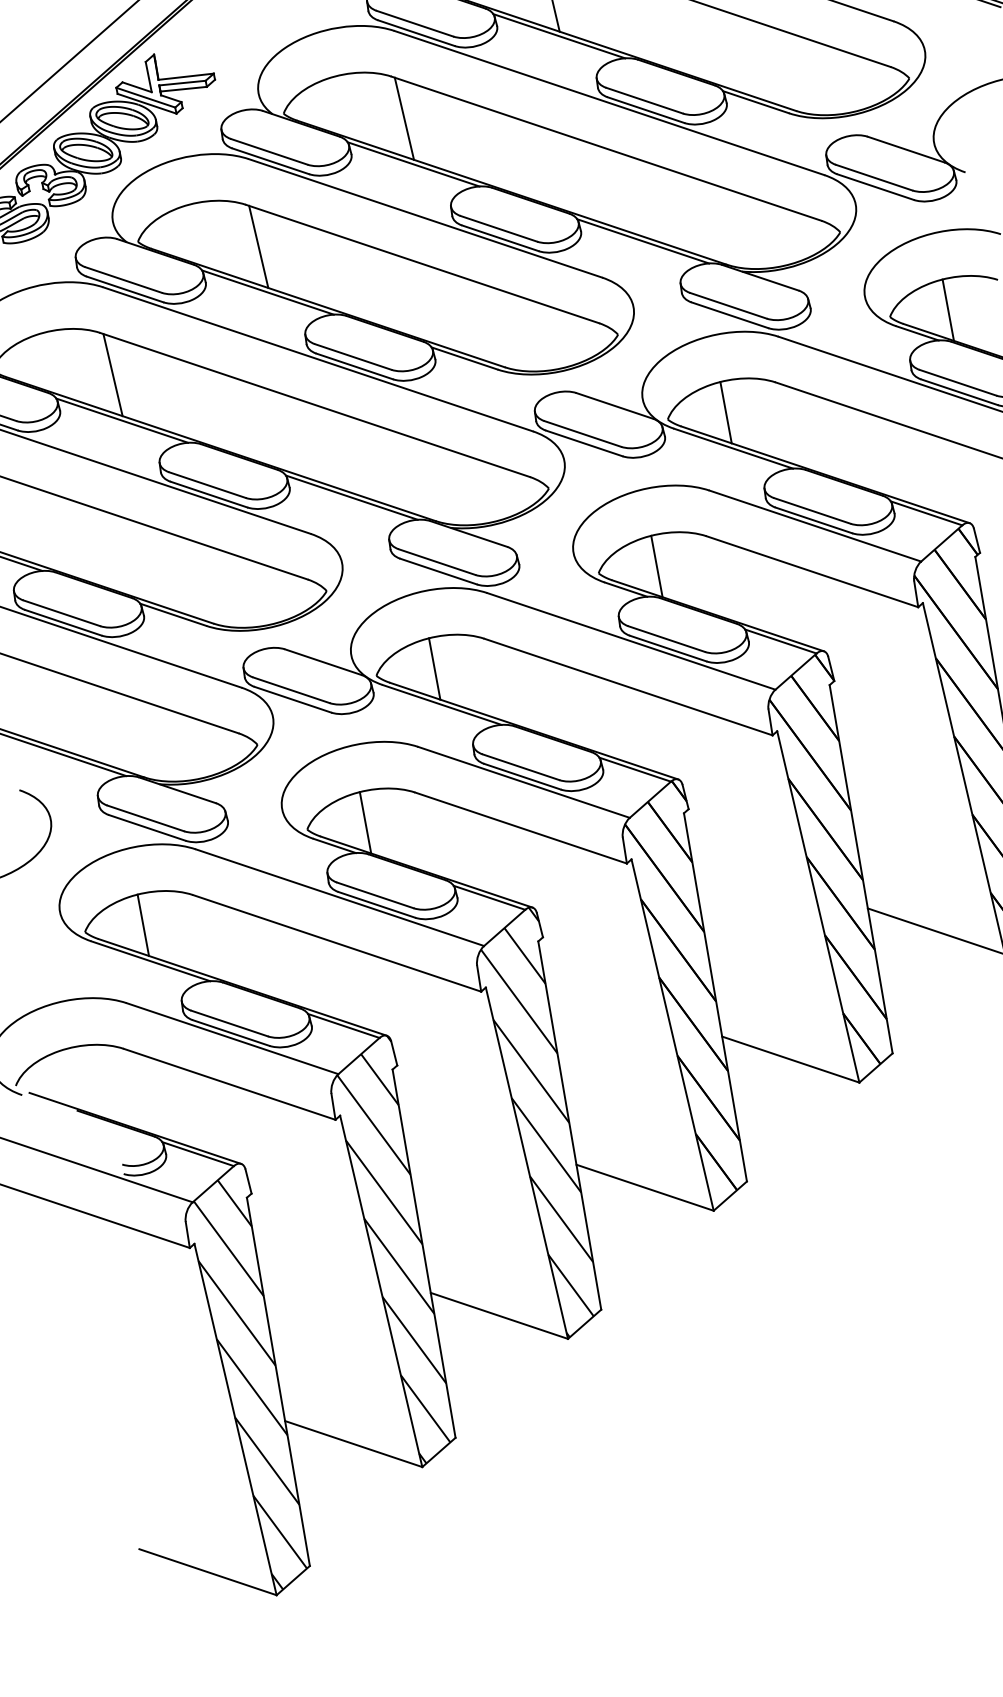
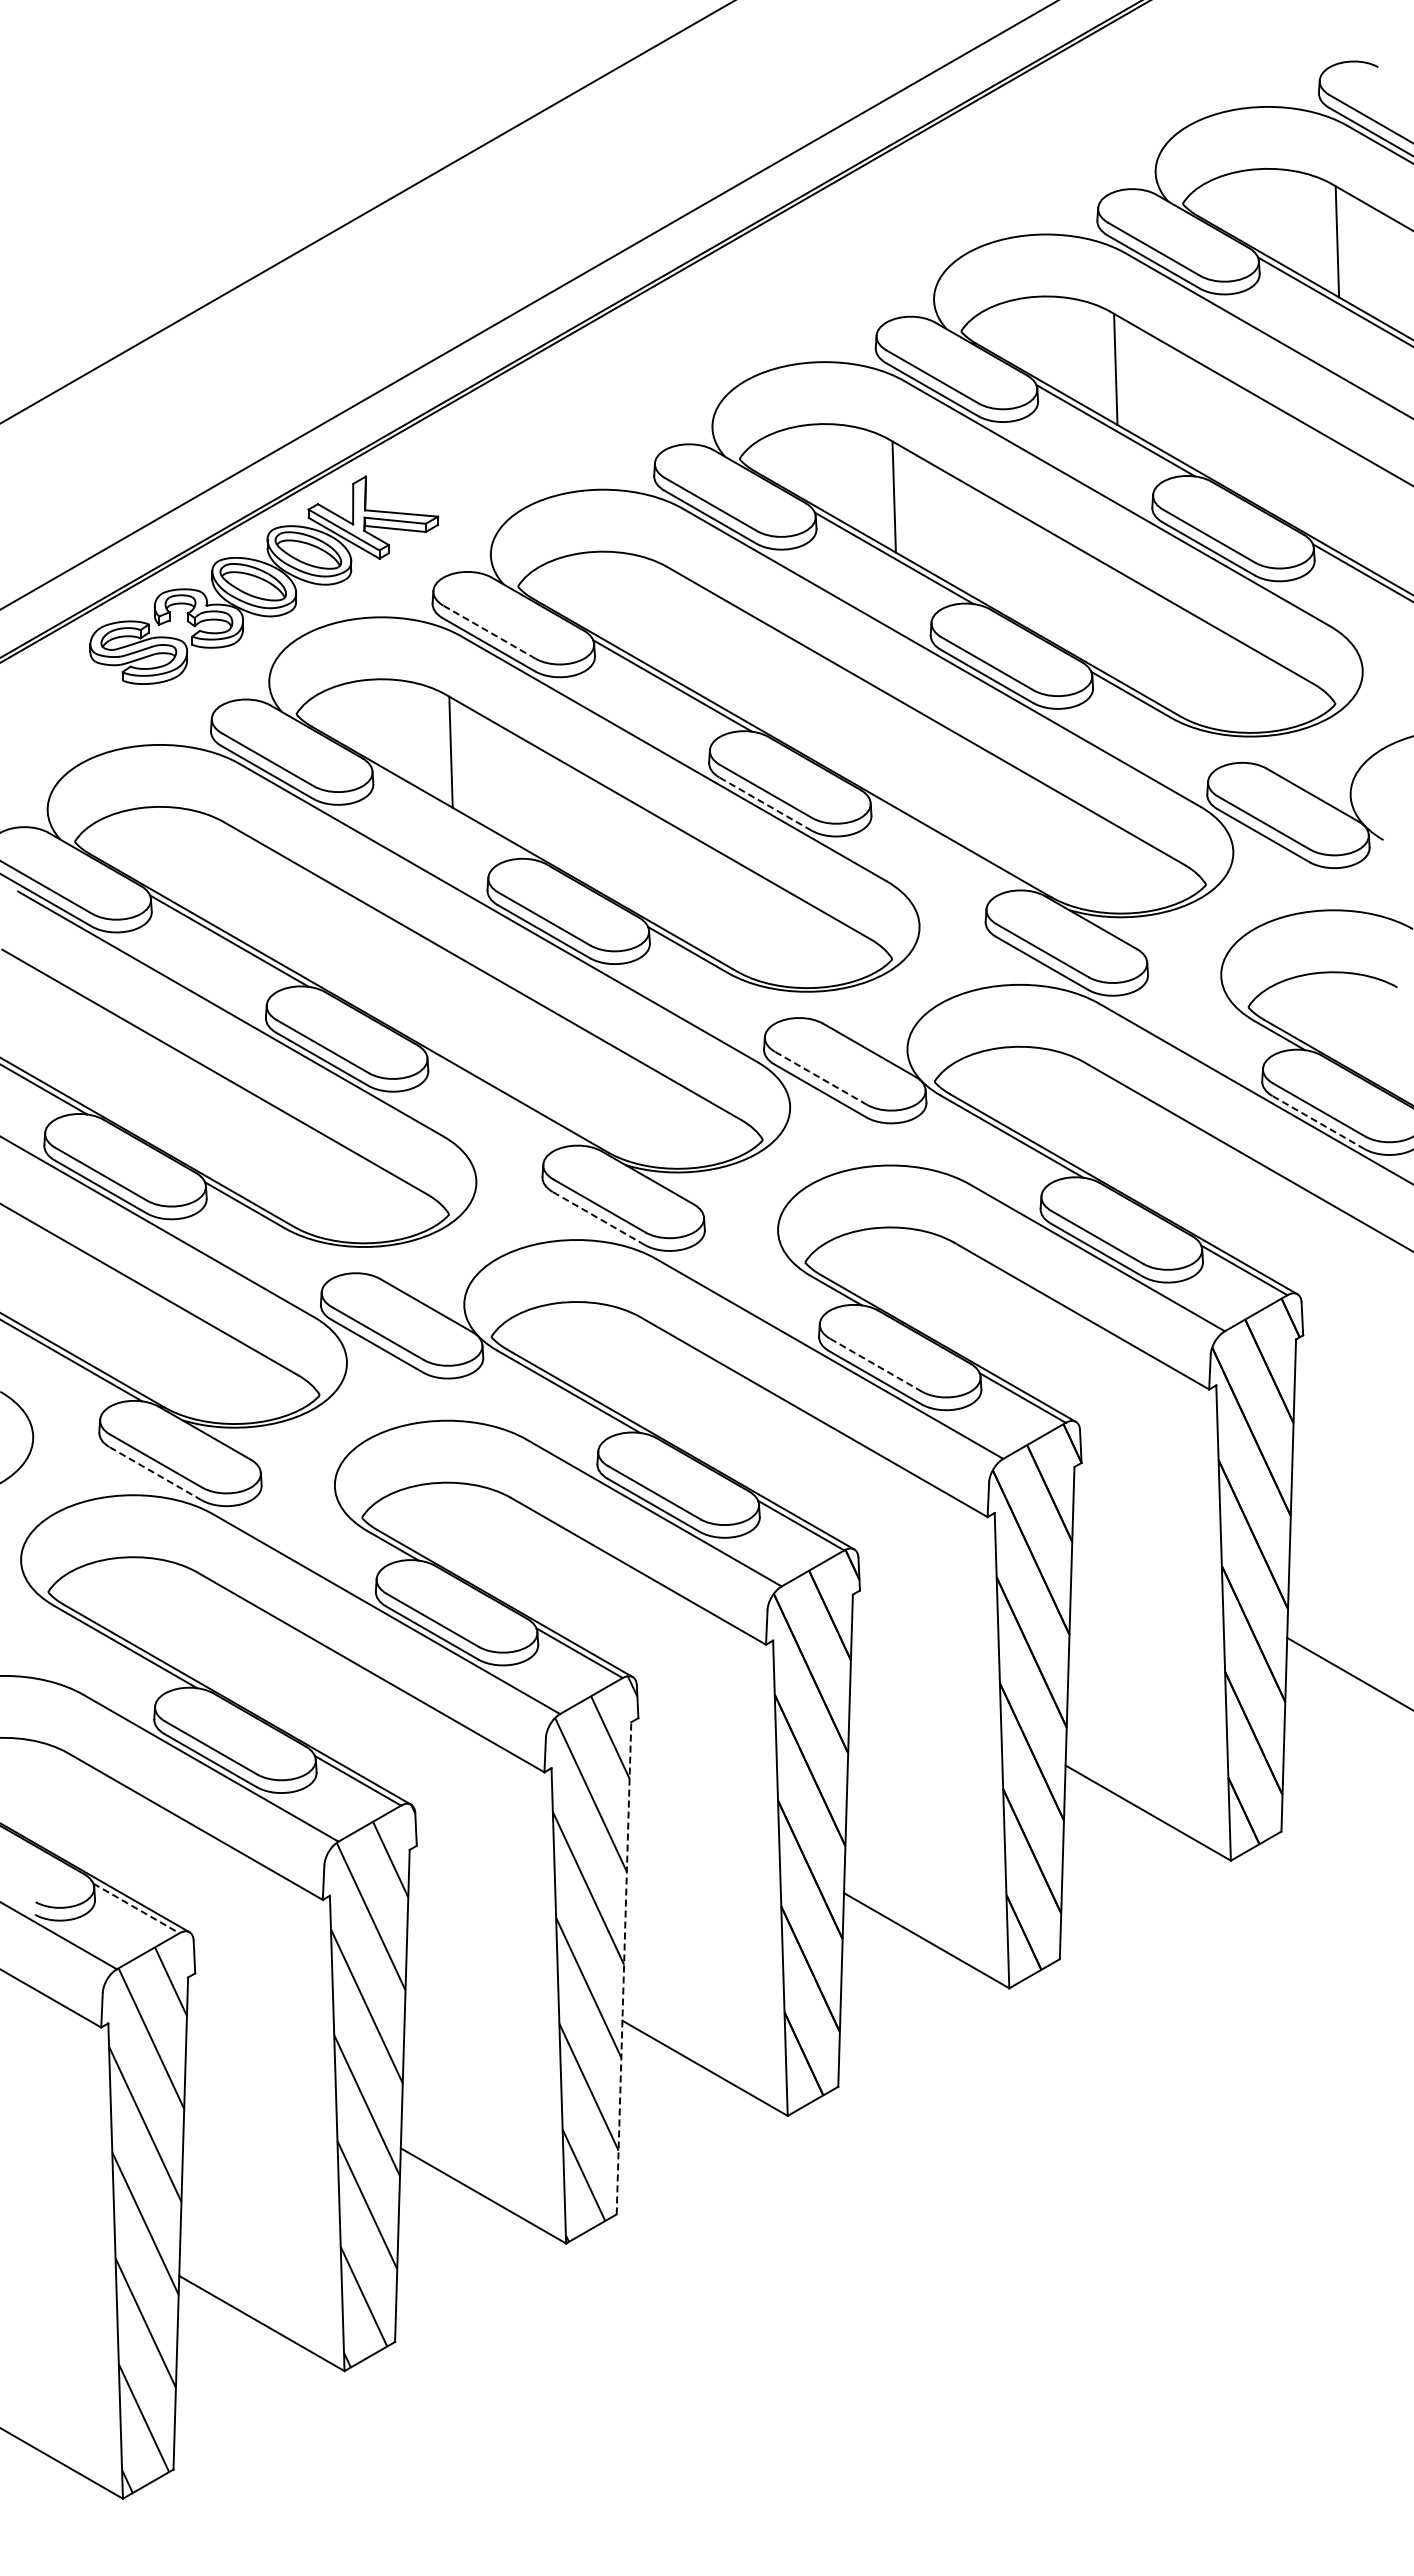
line: (404, 118) -> (672, 624), removed
line: (269, 151) -> (489, 631), solid -> dashed
line: (500, 237) -> (765, 803), solid -> dashed
line: (642, 240) -> (948, 844), removed
line: (267, 292) -> (450, 813), removed
line: (948, 310) -> (1325, 1013), removed
line: (113, 374) -> (229, 879), removed
line: (959, 392) -> (1318, 1122), solid -> dashed
line: (725, 412) -> (1011, 1087), removed
line: (582, 434) -> (820, 1078), solid -> dashed
line: (351, 497) -> (505, 1100), removed
line: (656, 566) -> (881, 1268), removed
line: (438, 571) -> (598, 1218), solid -> dashed
line: (666, 638) -> (875, 1364), solid -> dashed
line: (434, 669) -> (568, 1343), removed
line: (365, 822) -> (438, 1523), removed
line: (147, 827) -> (155, 1473), solid -> dashed
line: (142, 925) -> (124, 1598), removed
line: (570, 1124) -> (624, 1967), solid -> dashed
line: (198, 1154) -> (136, 1908), solid -> dashed

